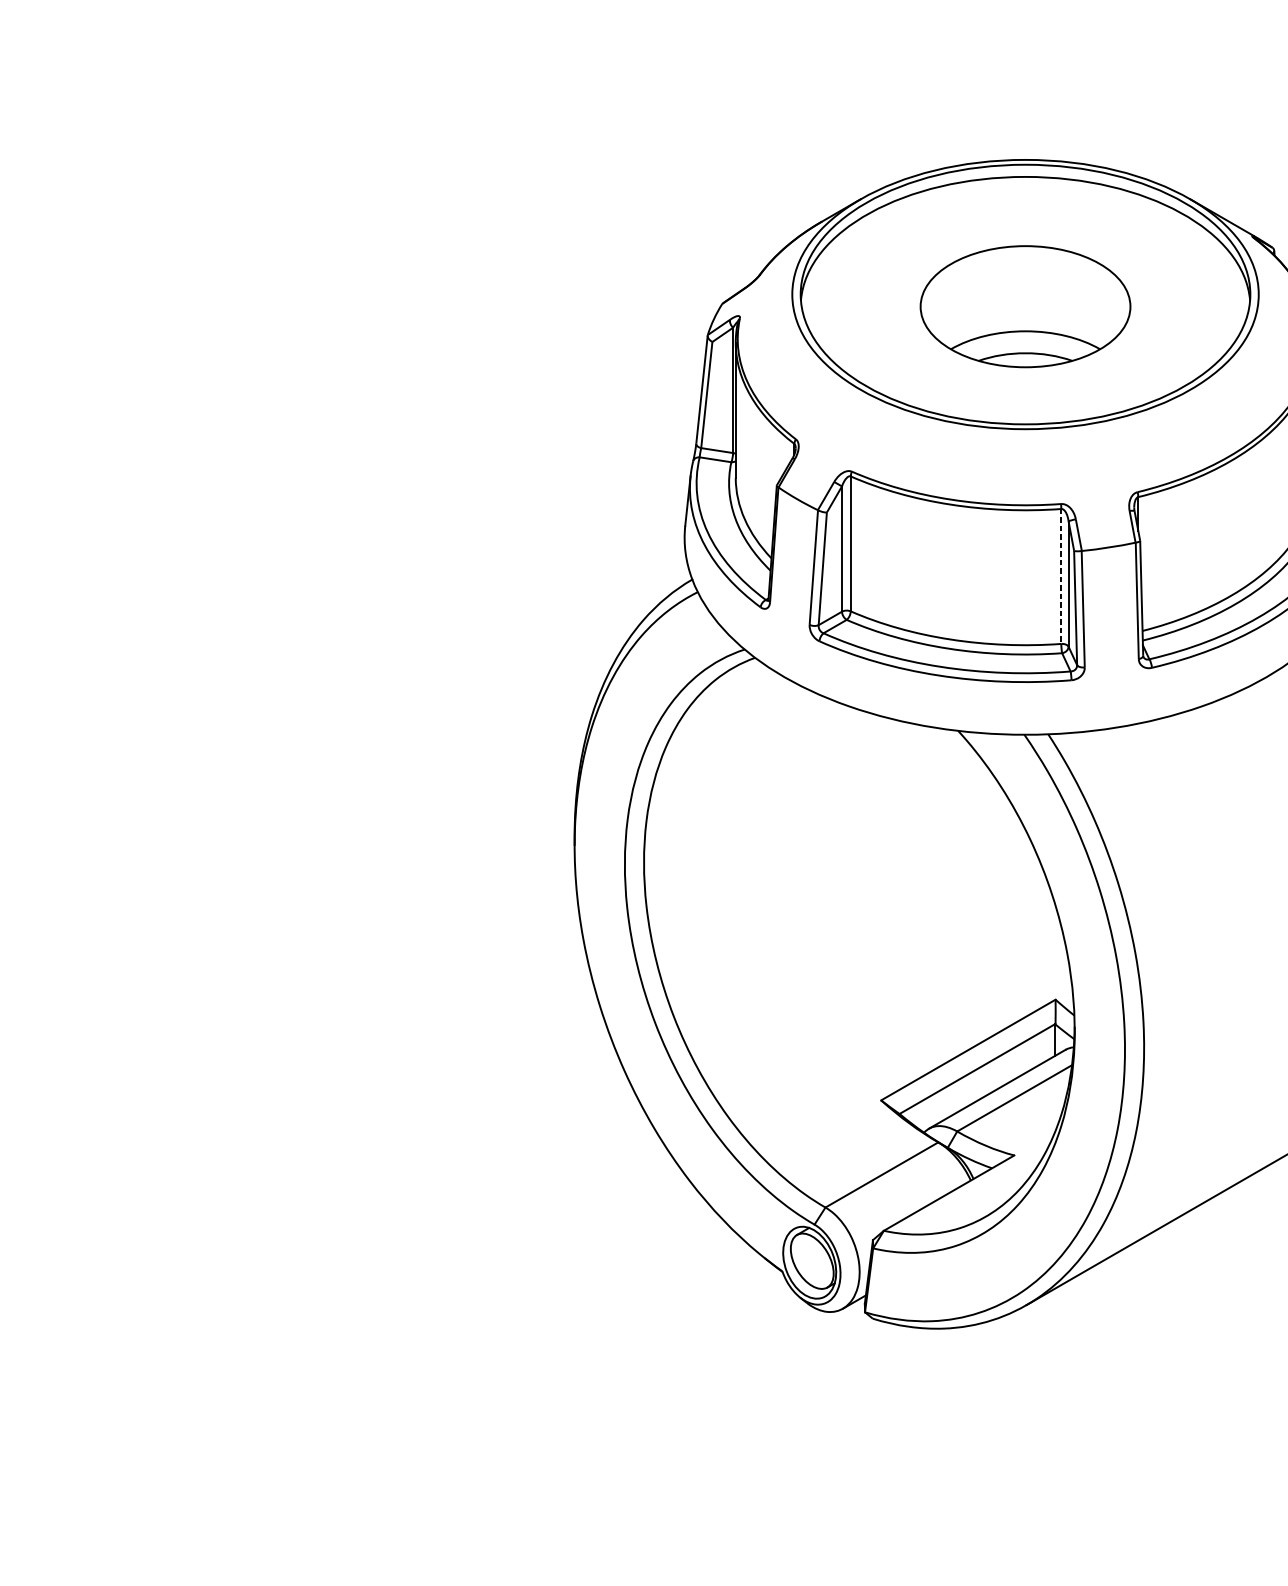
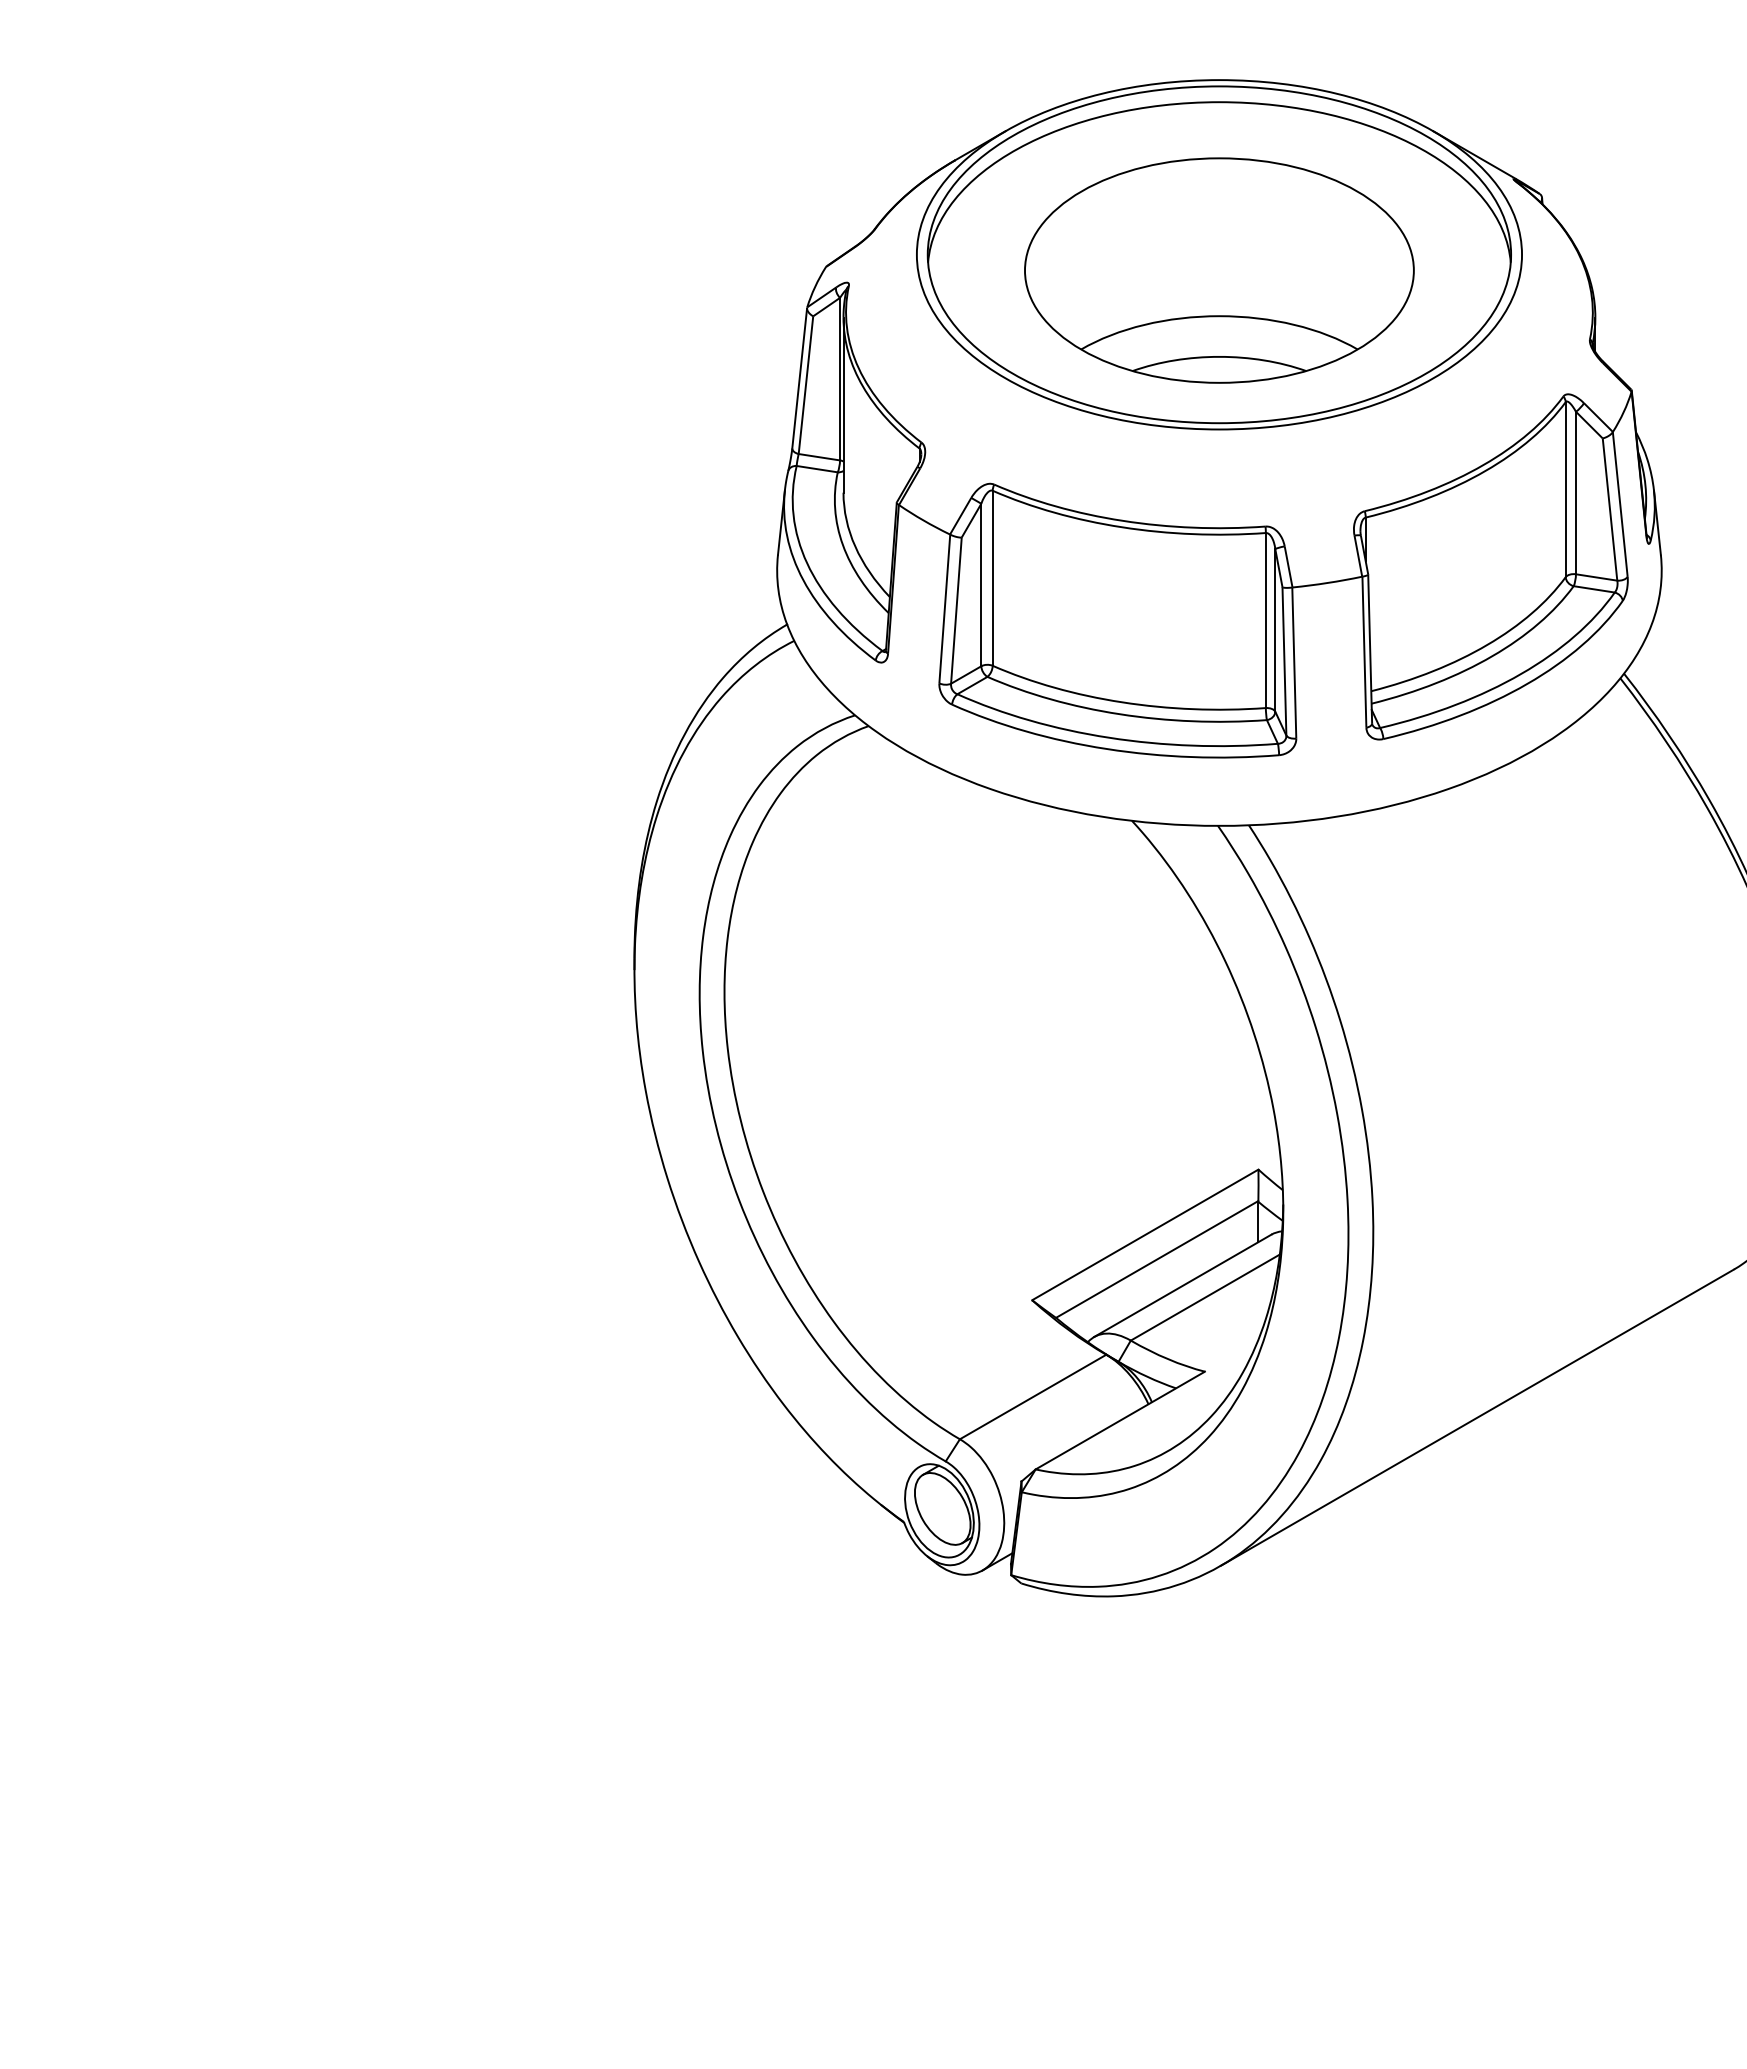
part: (1025, 306) -> (1219, 270), size x1.43
line: (1061, 576) -> (1265, 620), dashed -> solid

